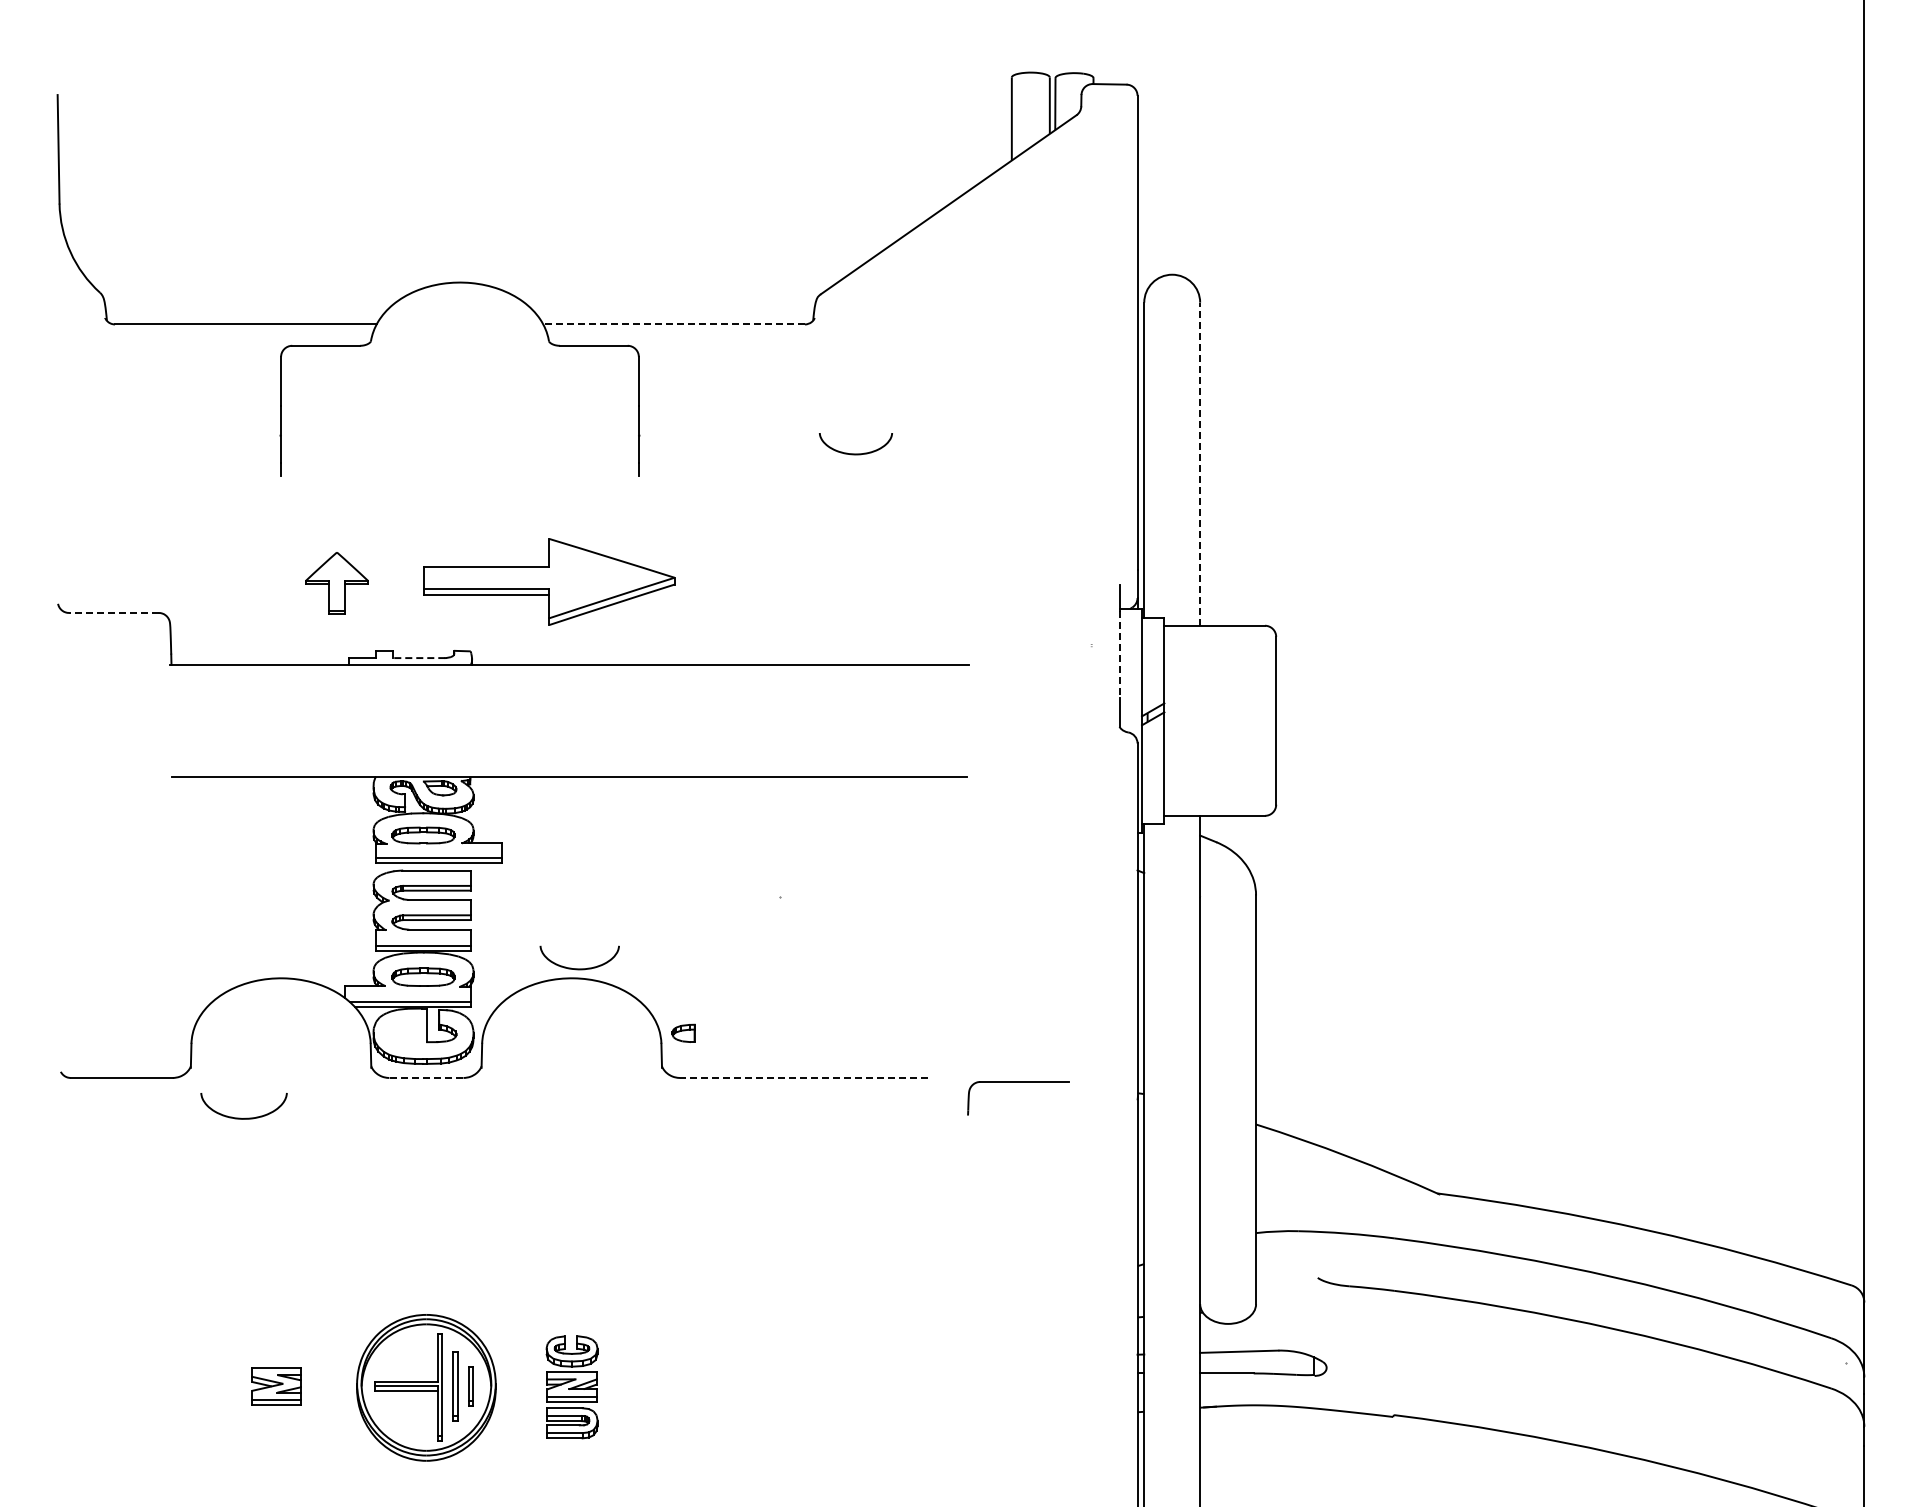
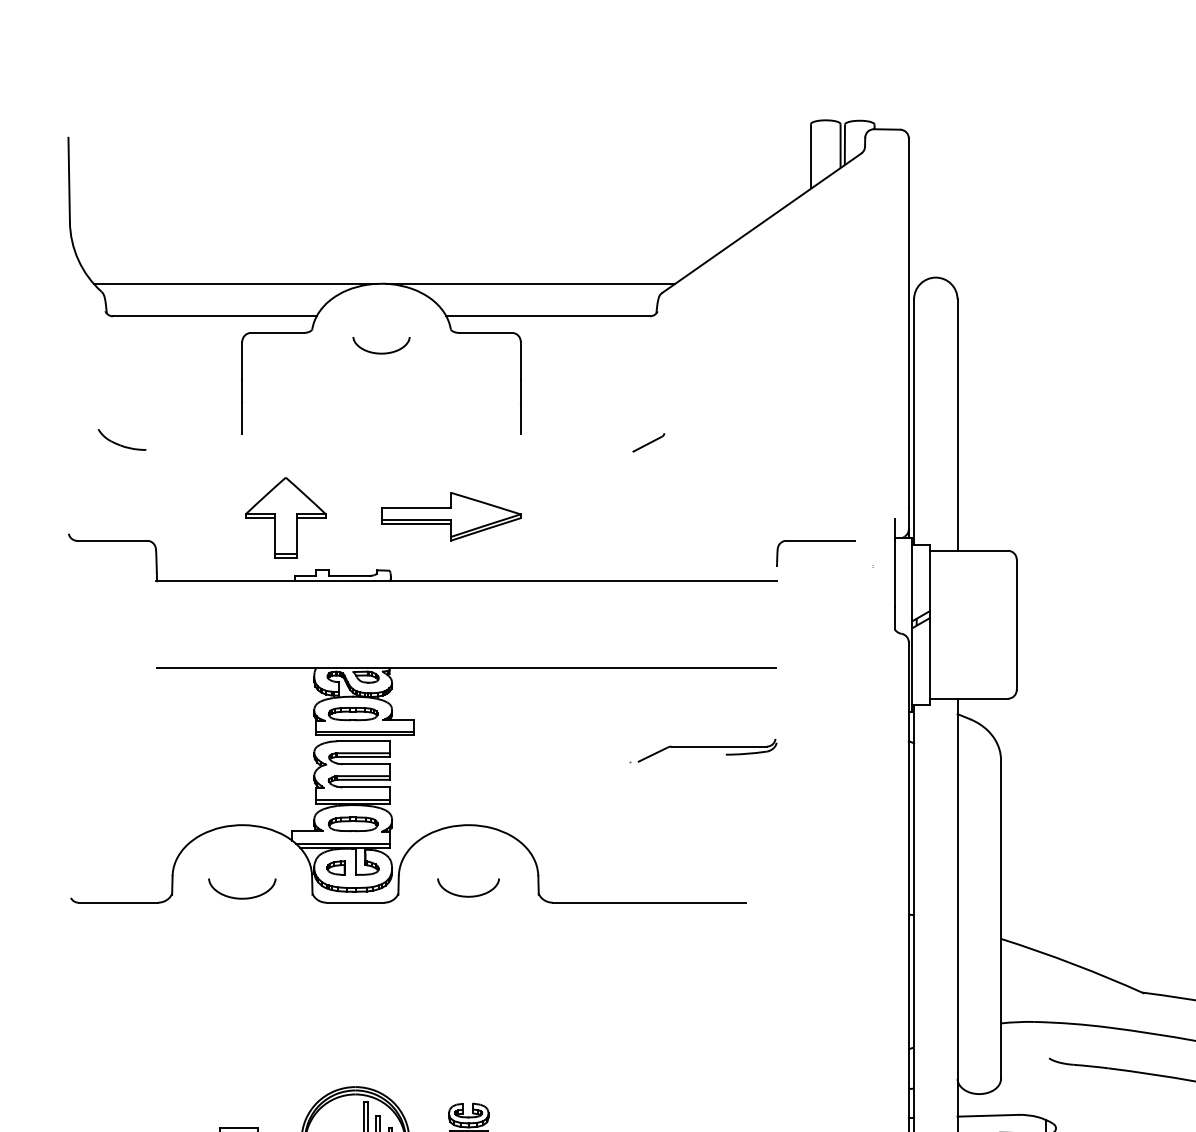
line: (272, 282) -> (235, 283), added
line: (651, 282) -> (530, 283), added
line: (674, 324) -> (548, 316), dashed -> solid
curve: (855, 453) -> (381, 352), moved
line: (1200, 464) -> (957, 425), dashed -> solid
part: (803, 486) -> (648, 442), added
part: (125, 489) -> (121, 444), added
part: (549, 581) -> (451, 516), size x0.71
part: (336, 583) -> (285, 517), size x1.67
line: (113, 612) -> (111, 540), dashed -> solid
line: (1119, 654) -> (894, 573), dashed -> solid
line: (418, 658) -> (349, 576), dashed -> solid
part: (878, 882) -> (707, 750), added
curve: (579, 968) -> (468, 896), moved
part: (683, 1032) -> (336, 867), moved
line: (425, 1077) -> (354, 902), dashed -> solid
line: (803, 1077) -> (648, 902), dashed -> solid
part: (1018, 1082) -> (816, 541), moved
curve: (245, 1117) -> (243, 897), moved

